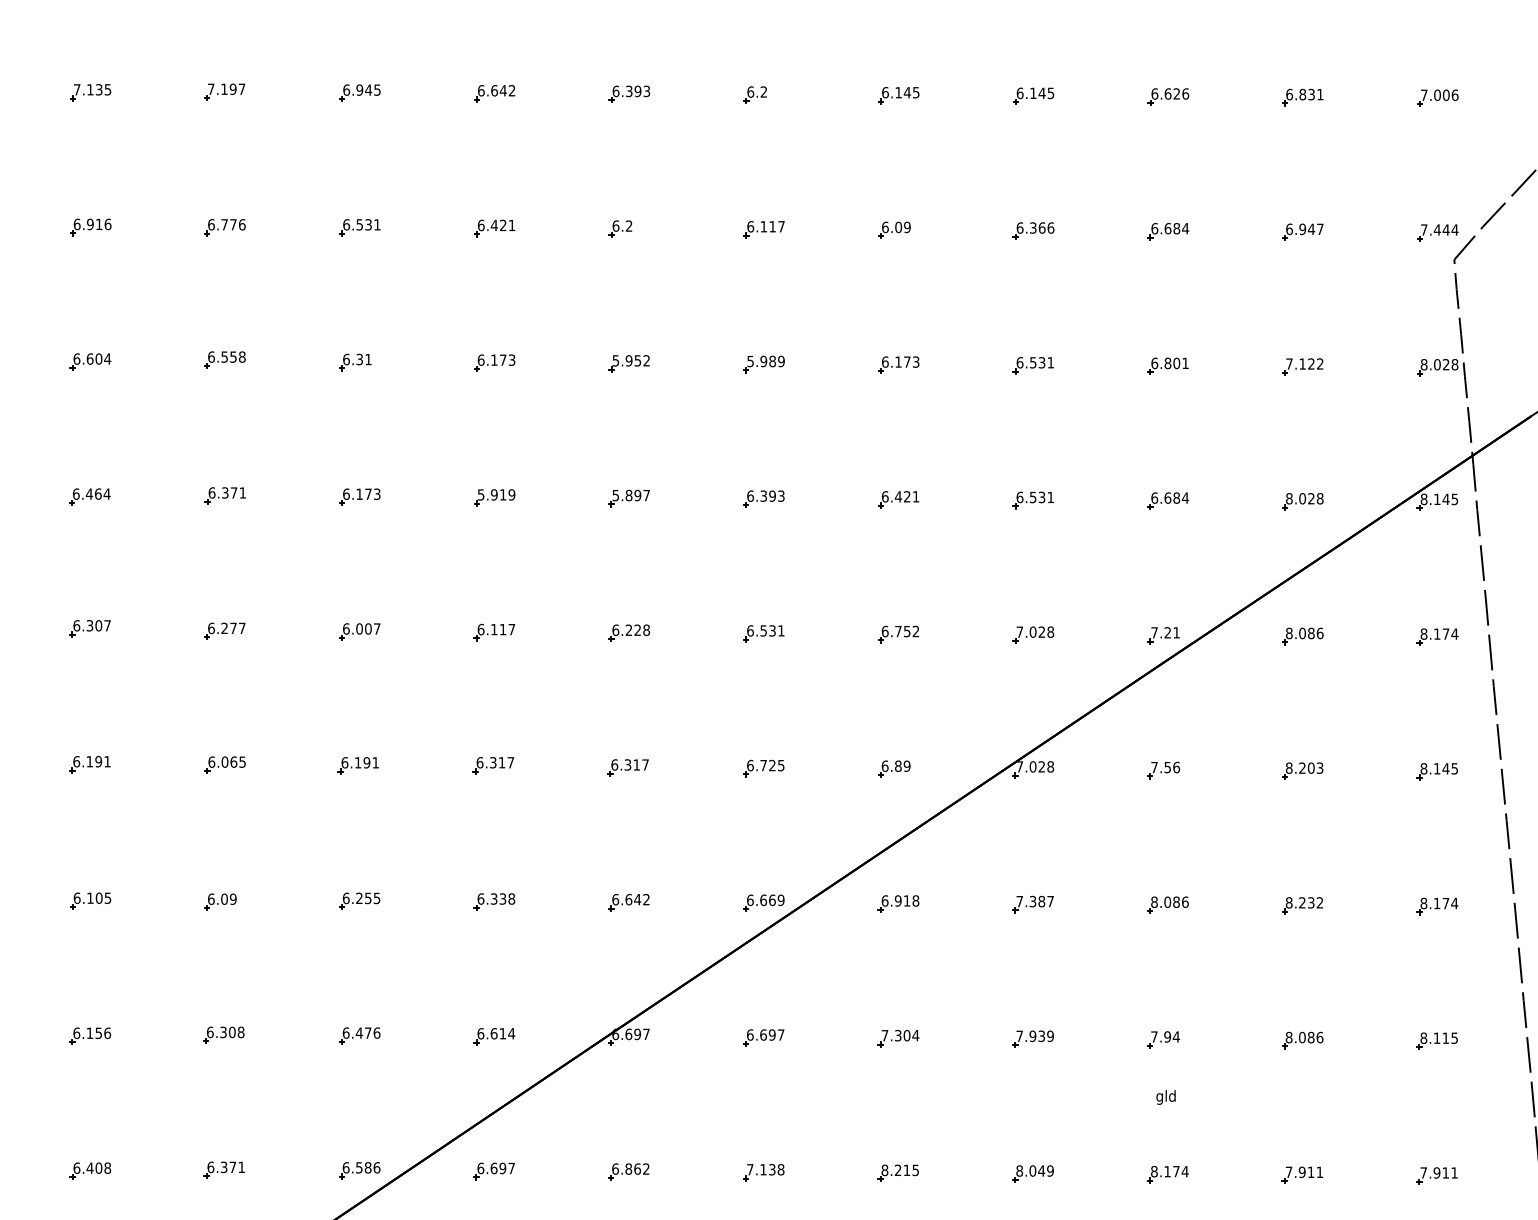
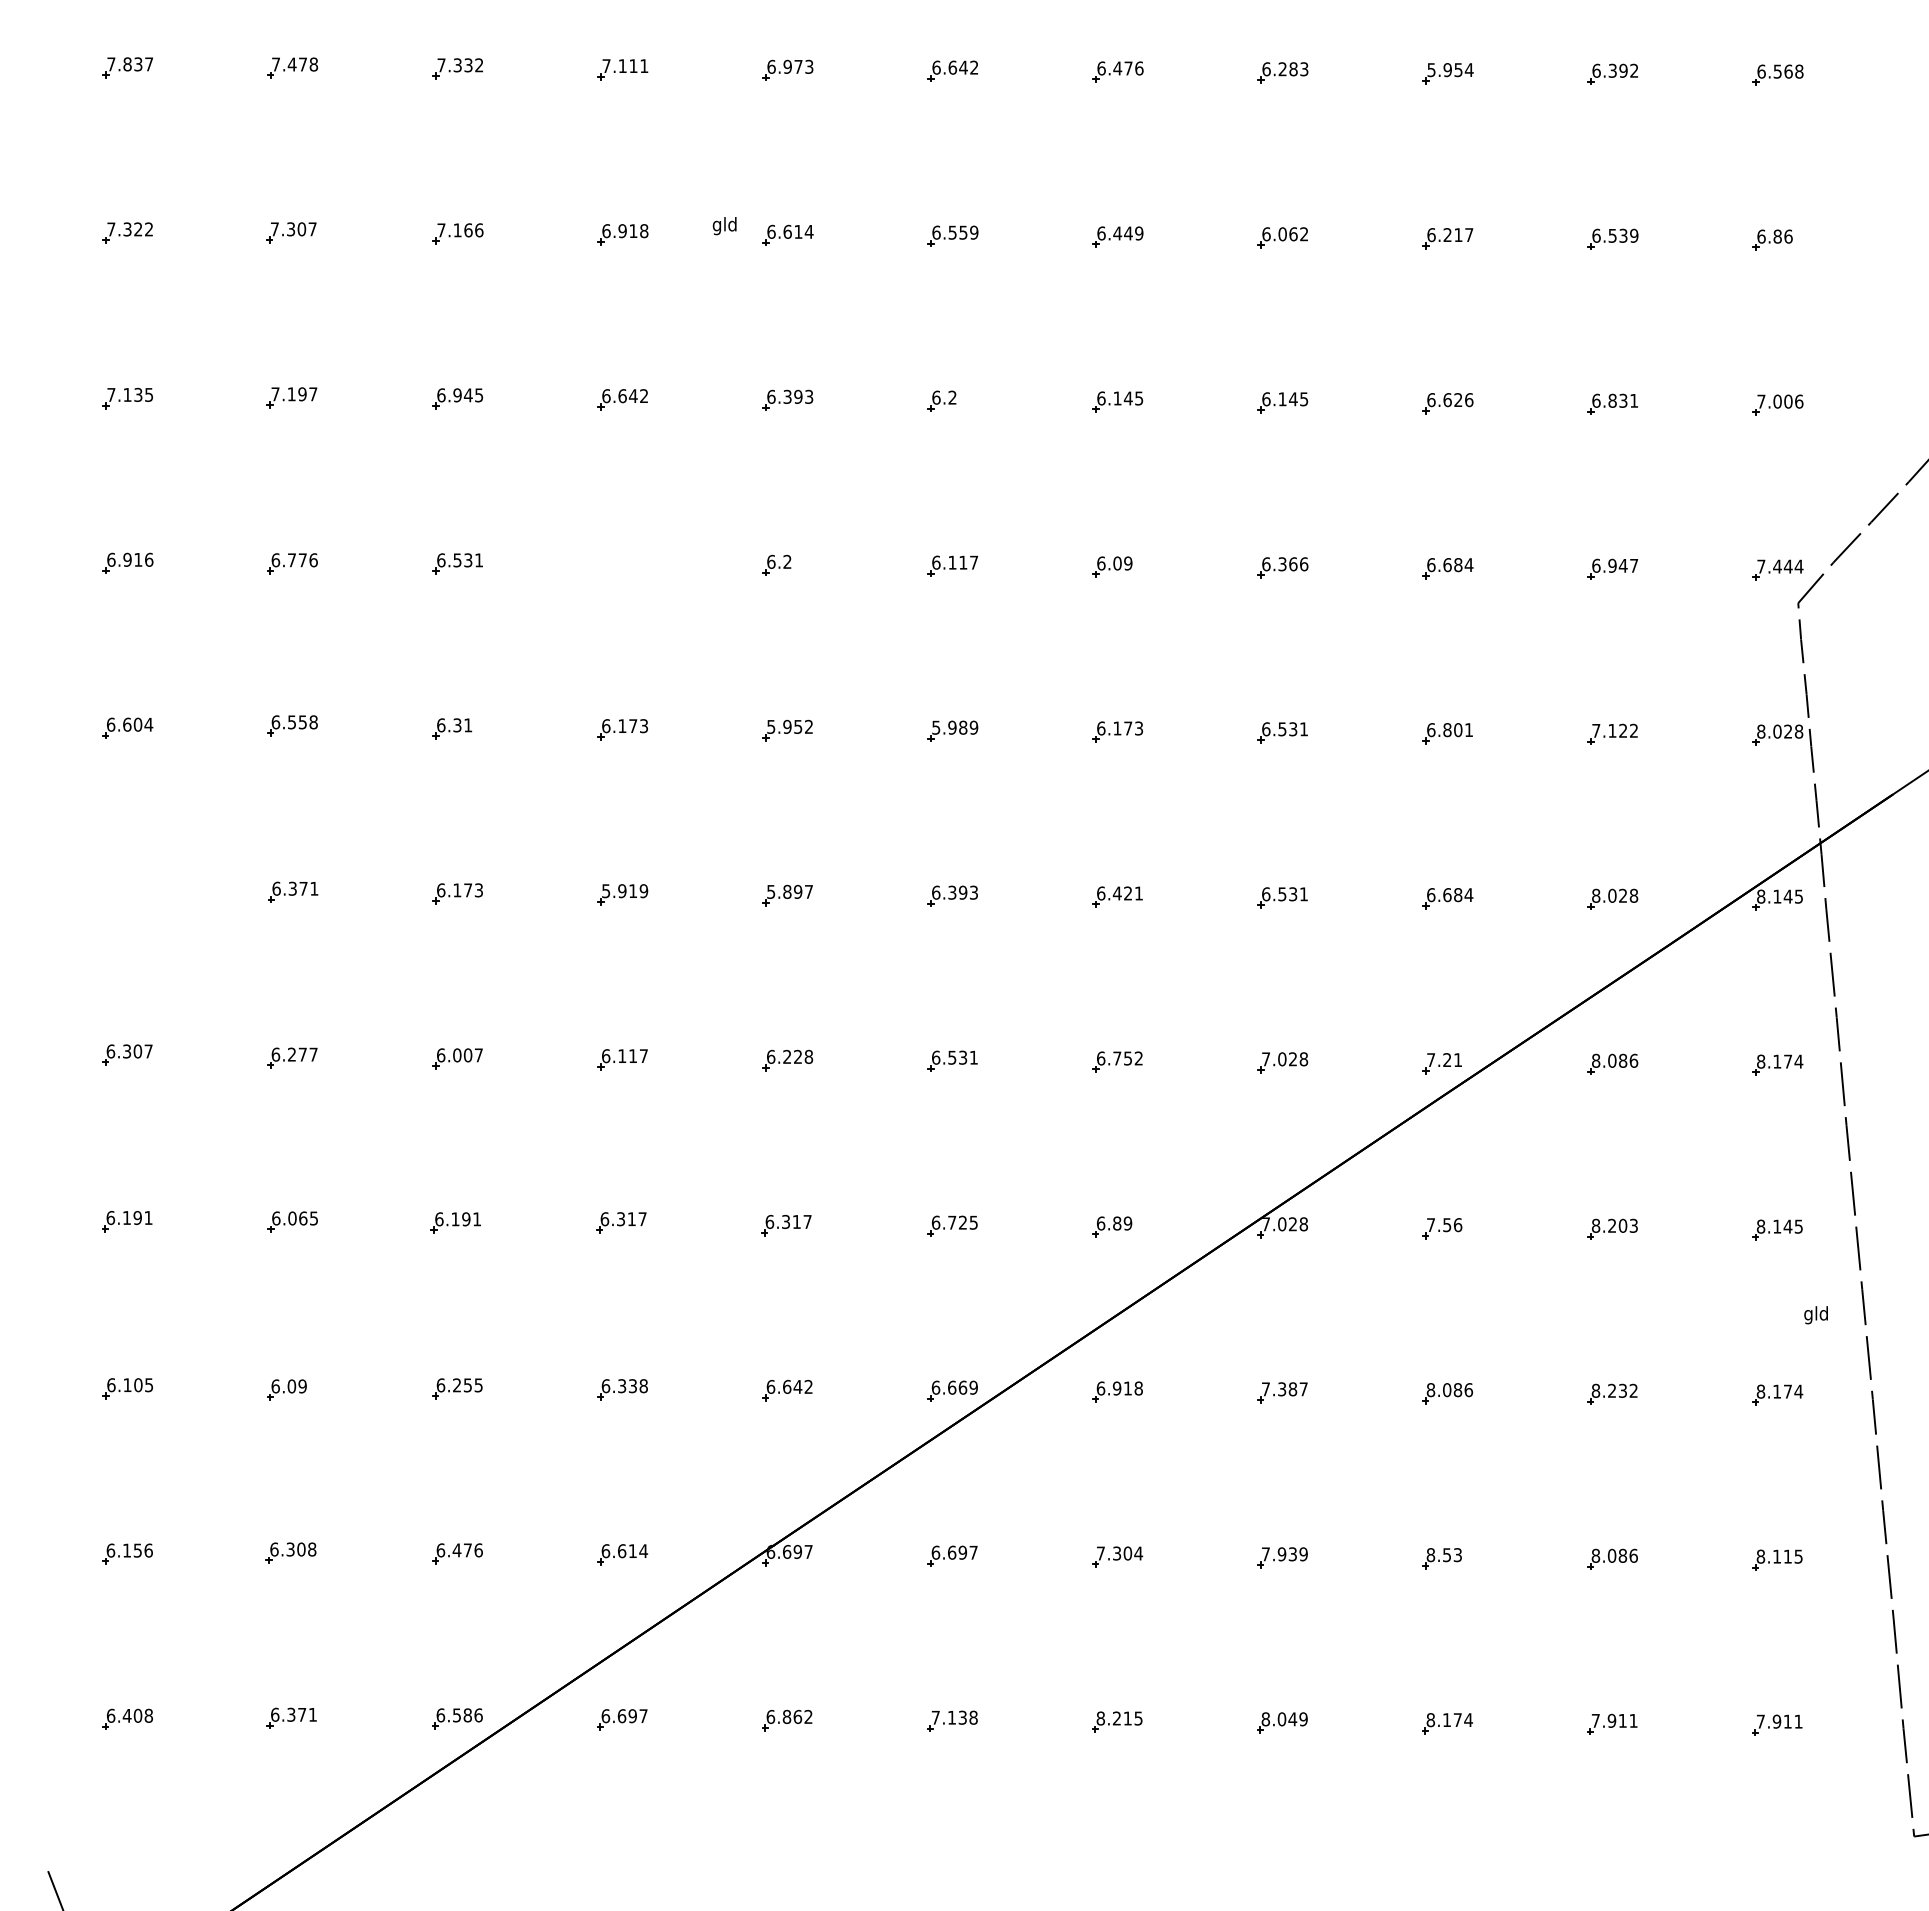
part: (494, 228) -> (622, 564), removed
part: (89, 496) -> (126, 893), removed
text: (1165, 1037) -> (1444, 1555), 7.94 -> 8.53
text: (1165, 1097) -> (1815, 1315), moved

